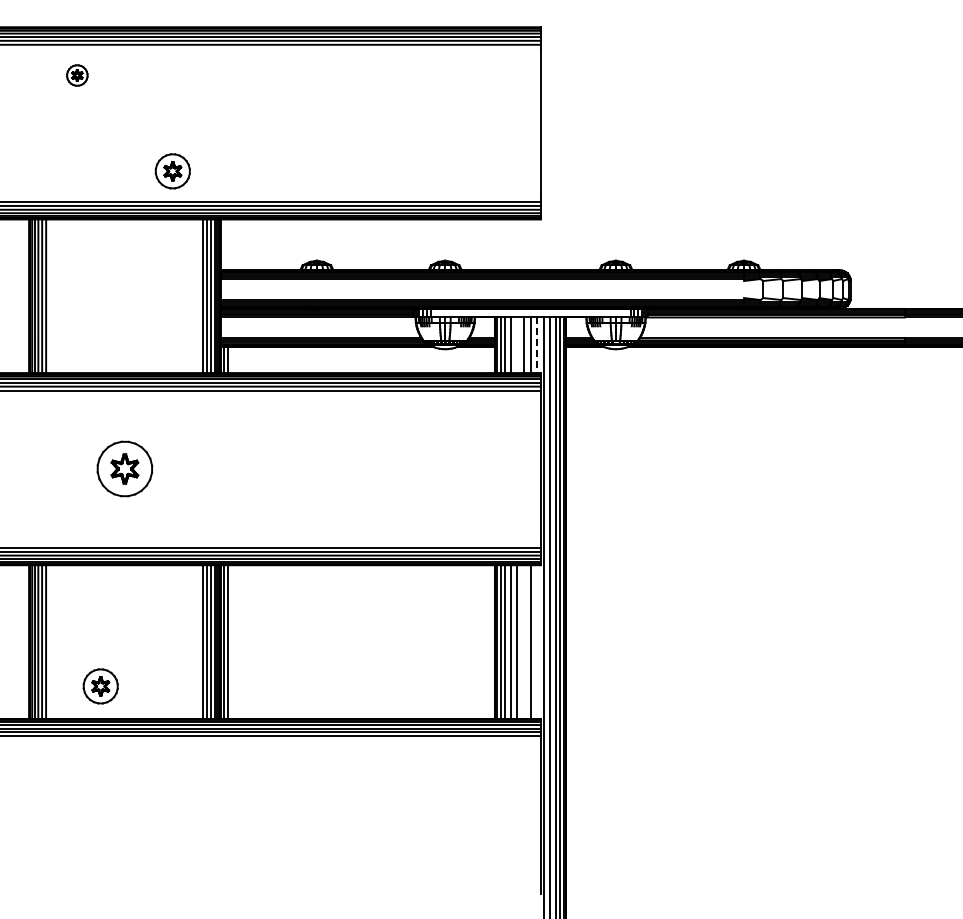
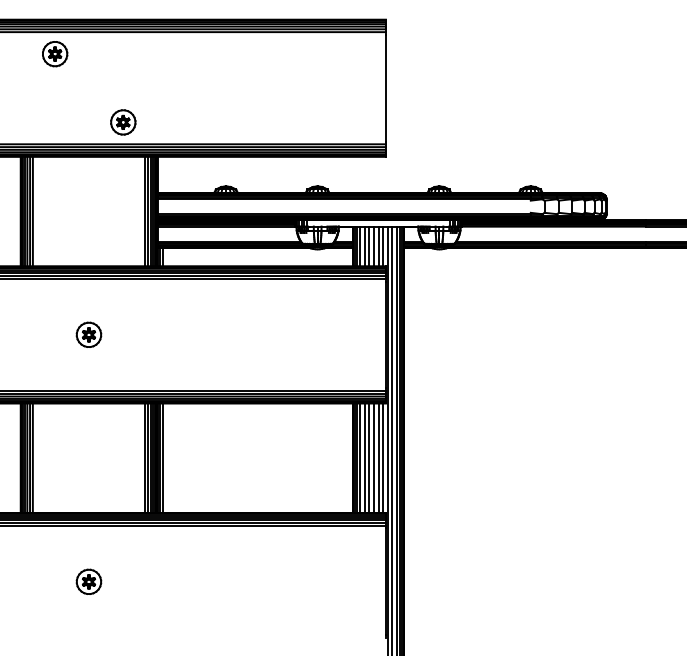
part: (77, 75) -> (55, 54), size x1.67
line: (517, 345) -> (369, 246), added
line: (537, 345) -> (383, 246), dashed -> solid
part: (124, 469) -> (88, 335), size x0.62
line: (524, 641) -> (374, 457), added
line: (537, 641) -> (383, 457), added
part: (100, 686) -> (88, 581), moved

